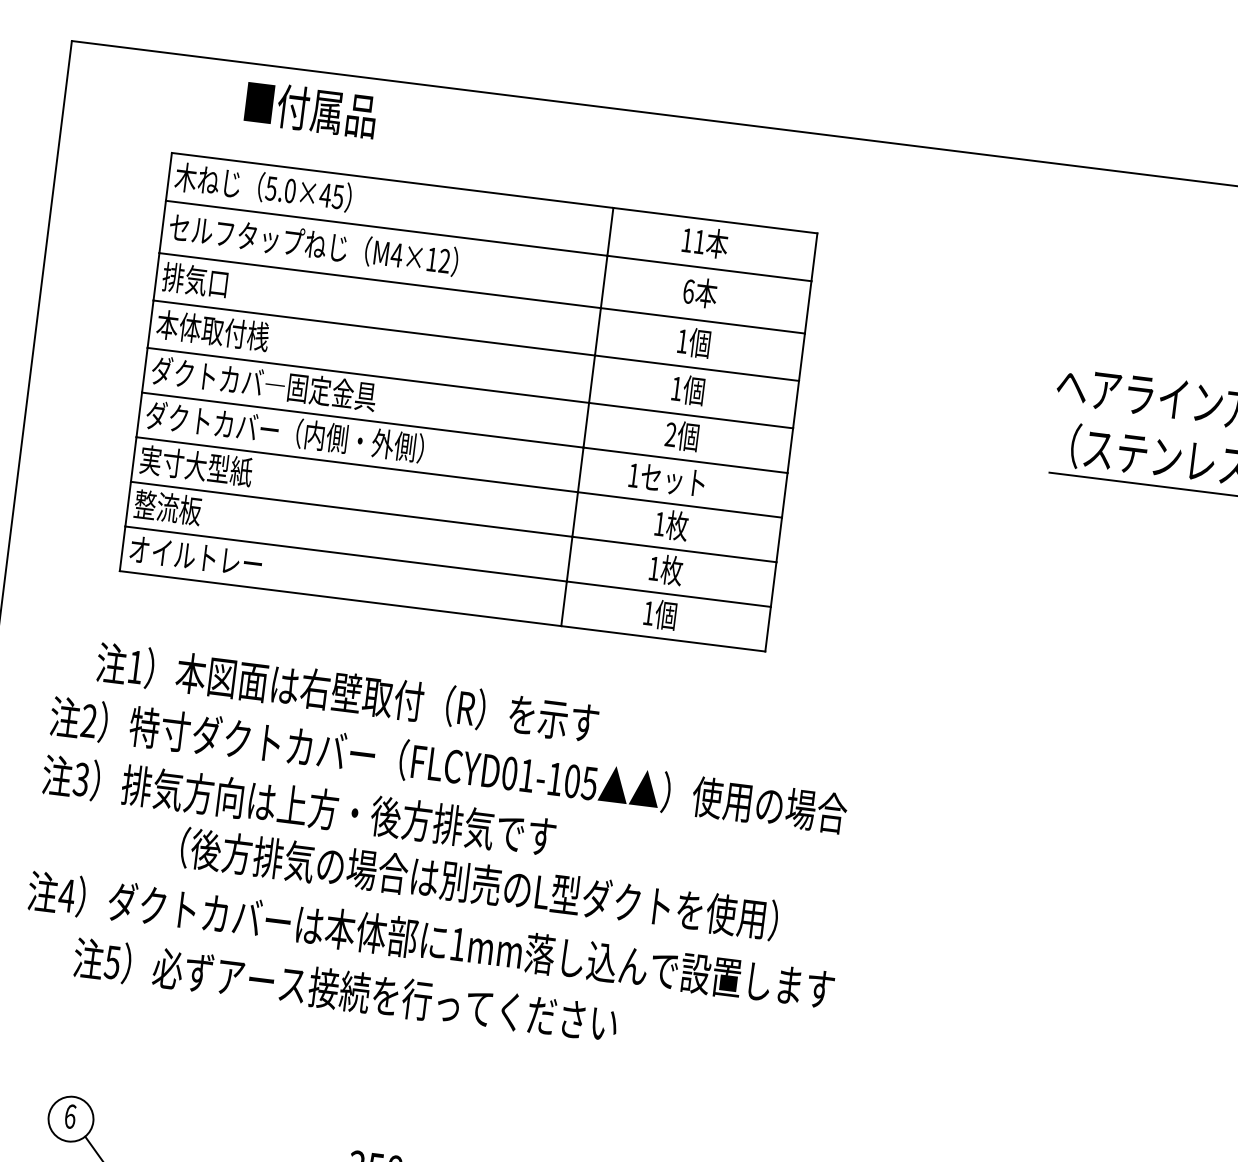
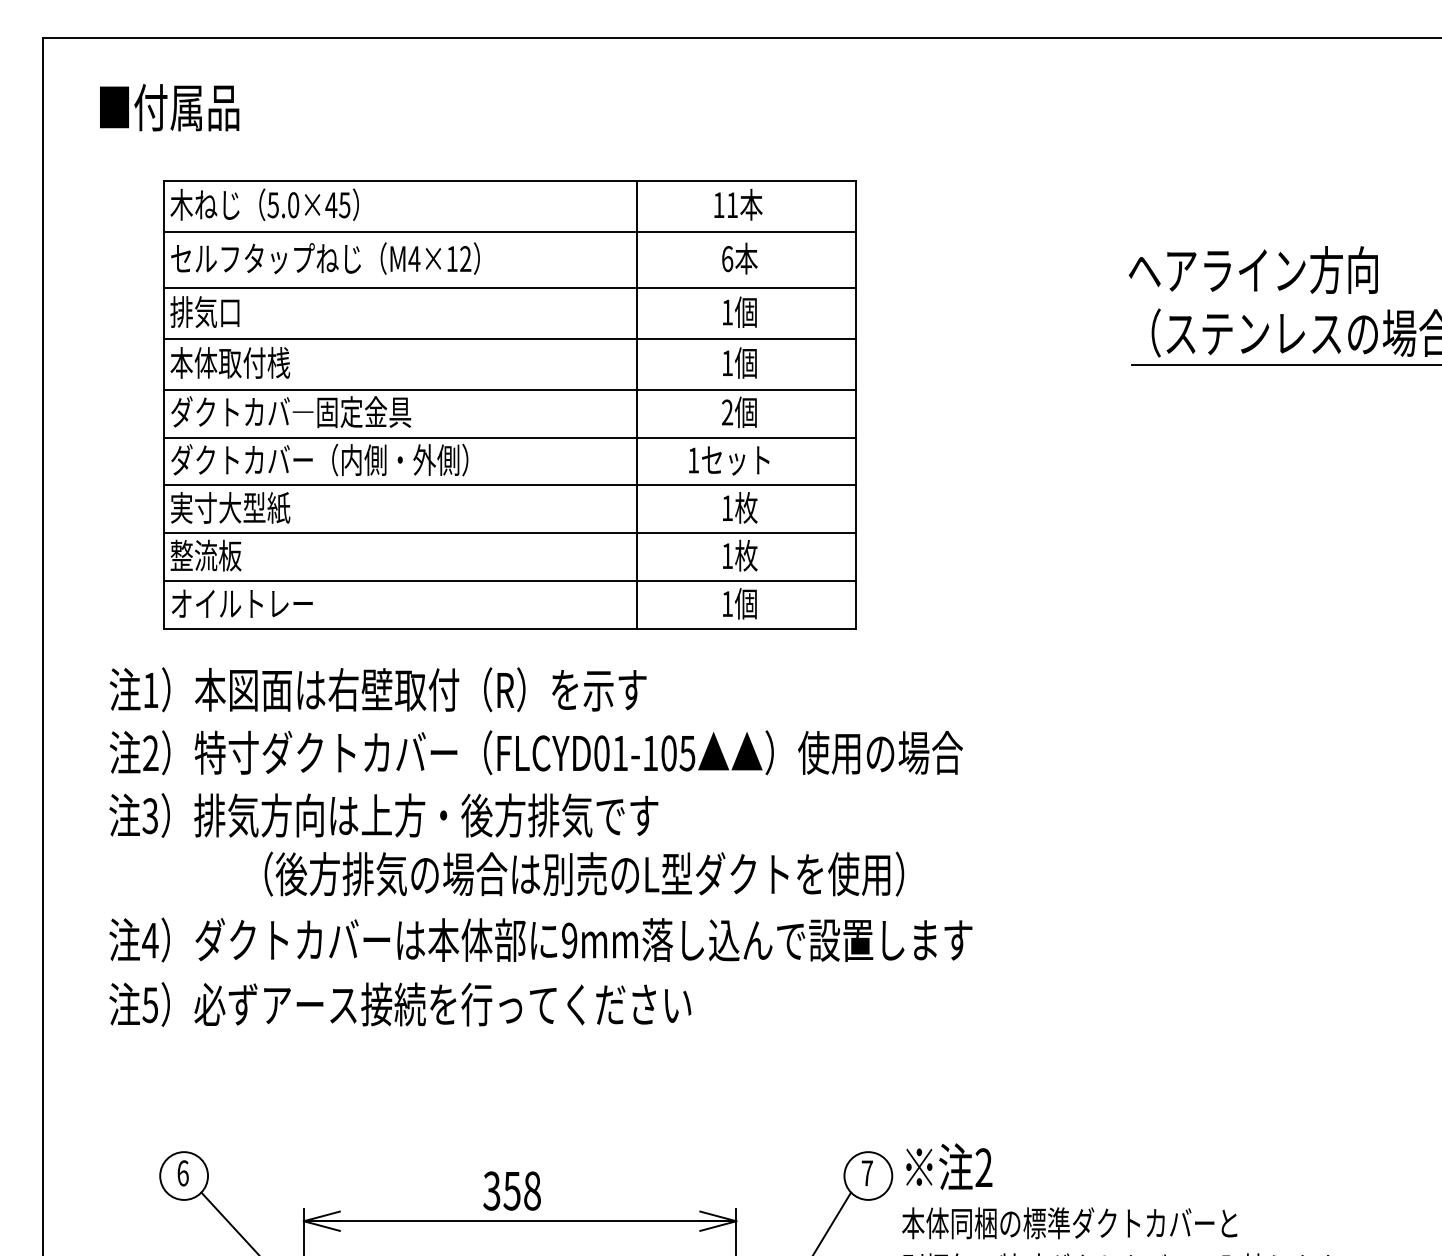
text: (310, 109) -> (169, 107), moved
part: (468, 401) -> (509, 404), moved
text: (347, 692) -> (377, 689), moved
text: (457, 944) -> (569, 940), 1mm -> 9mm
text: (345, 990) -> (400, 1004), moved

